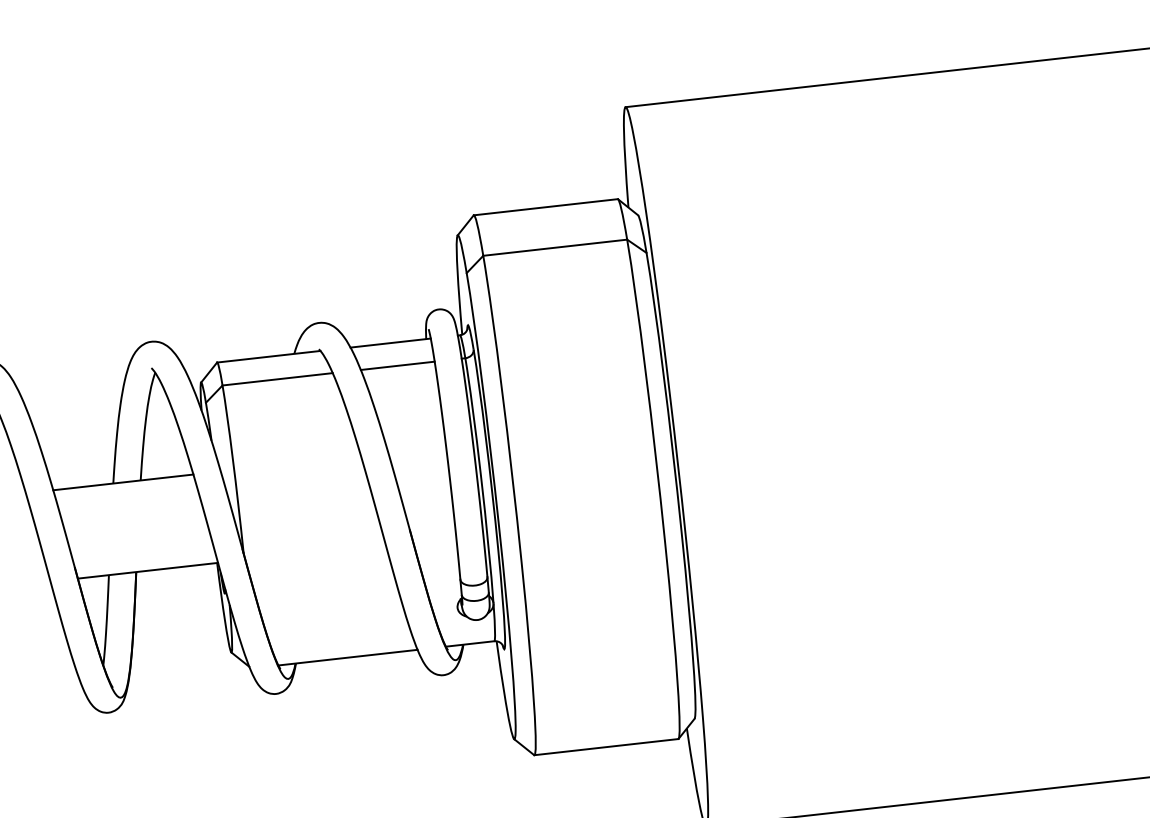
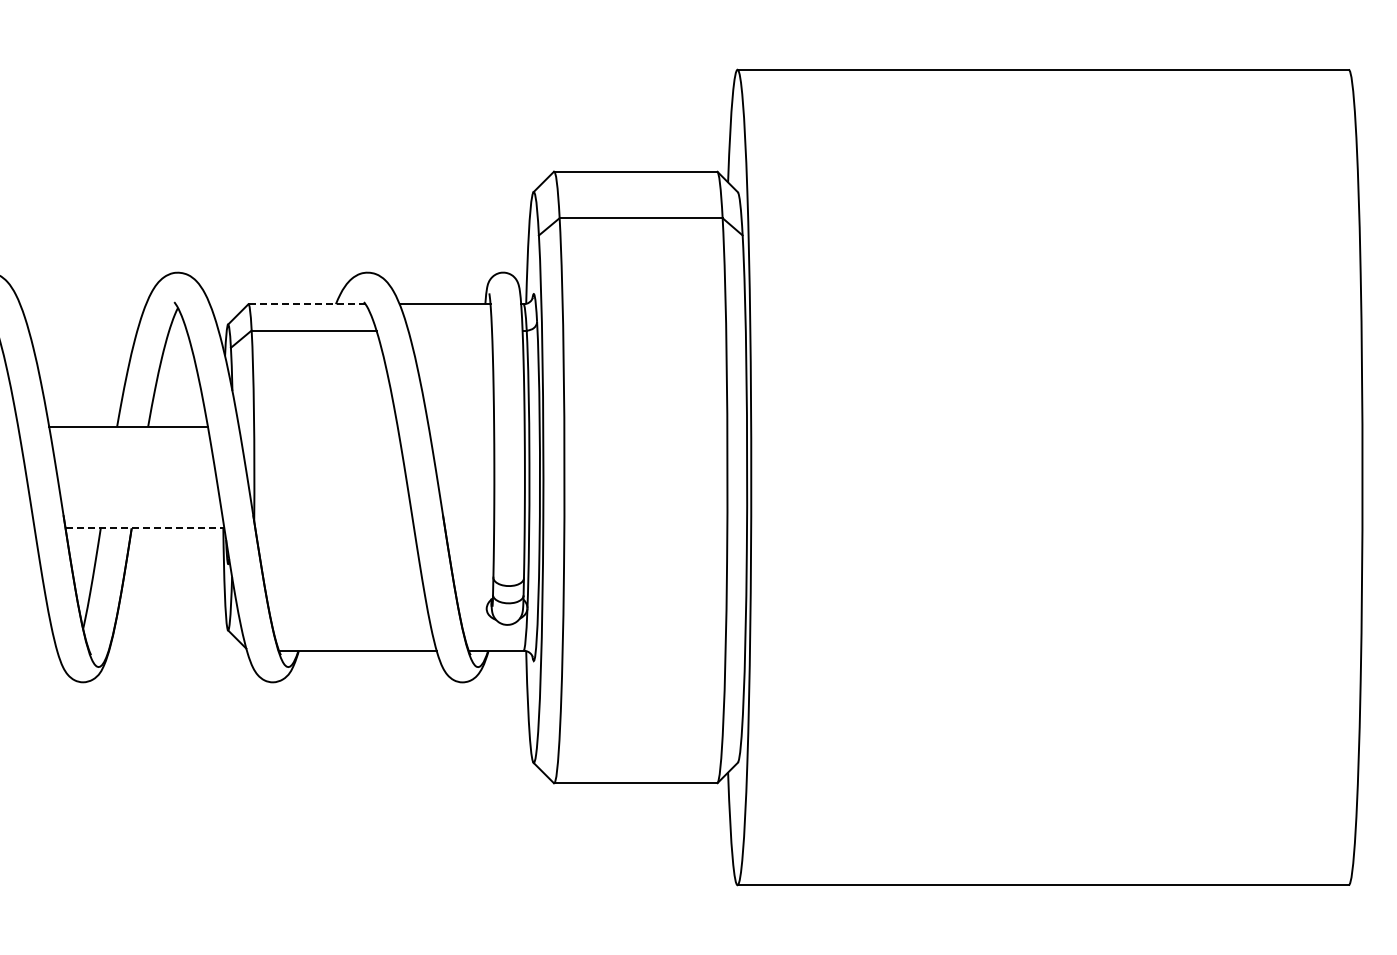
line: (268, 357) -> (306, 304), solid -> dashed
line: (398, 365) -> (450, 330), removed
line: (148, 570) -> (145, 528), solid -> dashed

